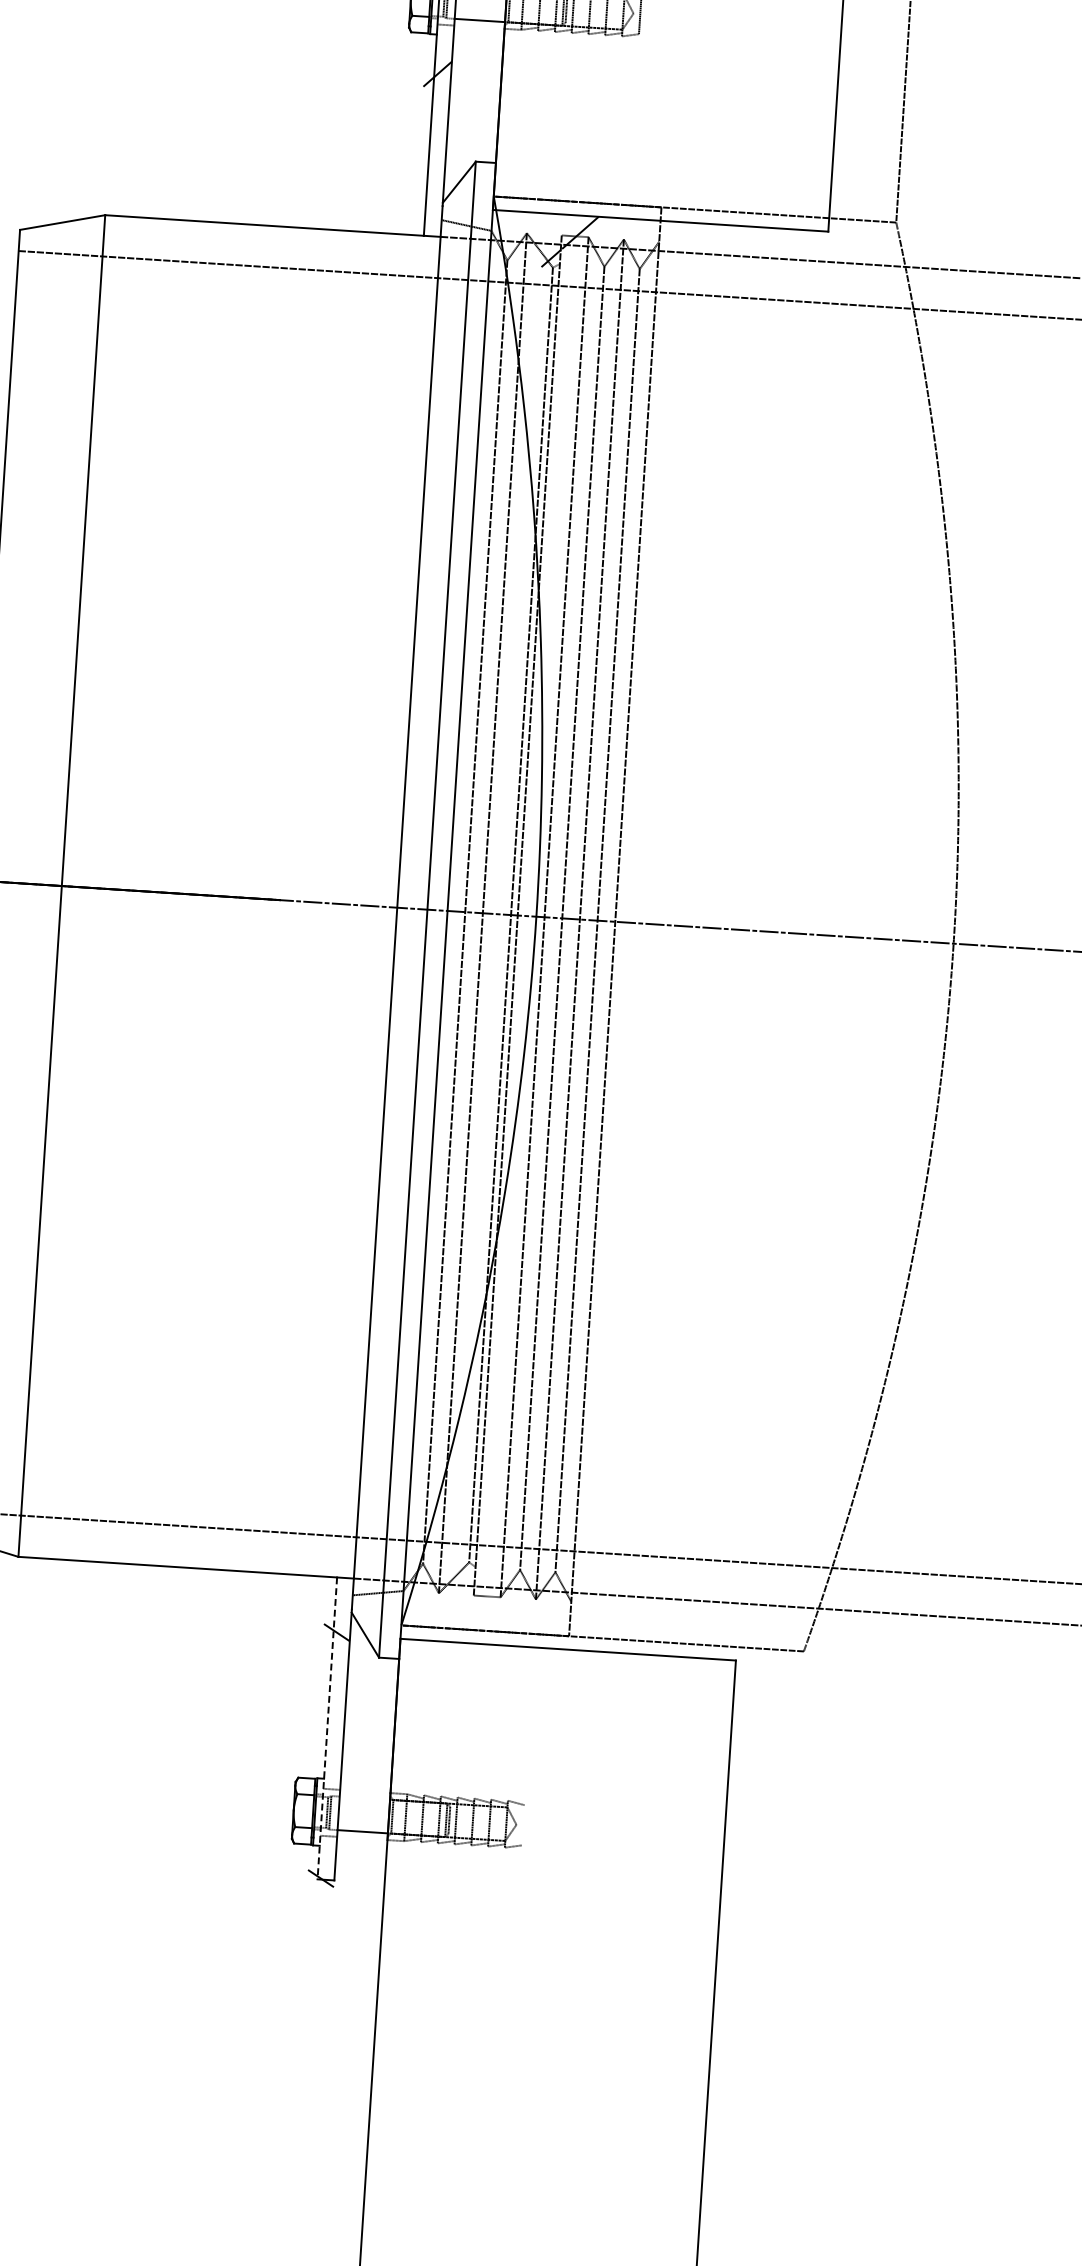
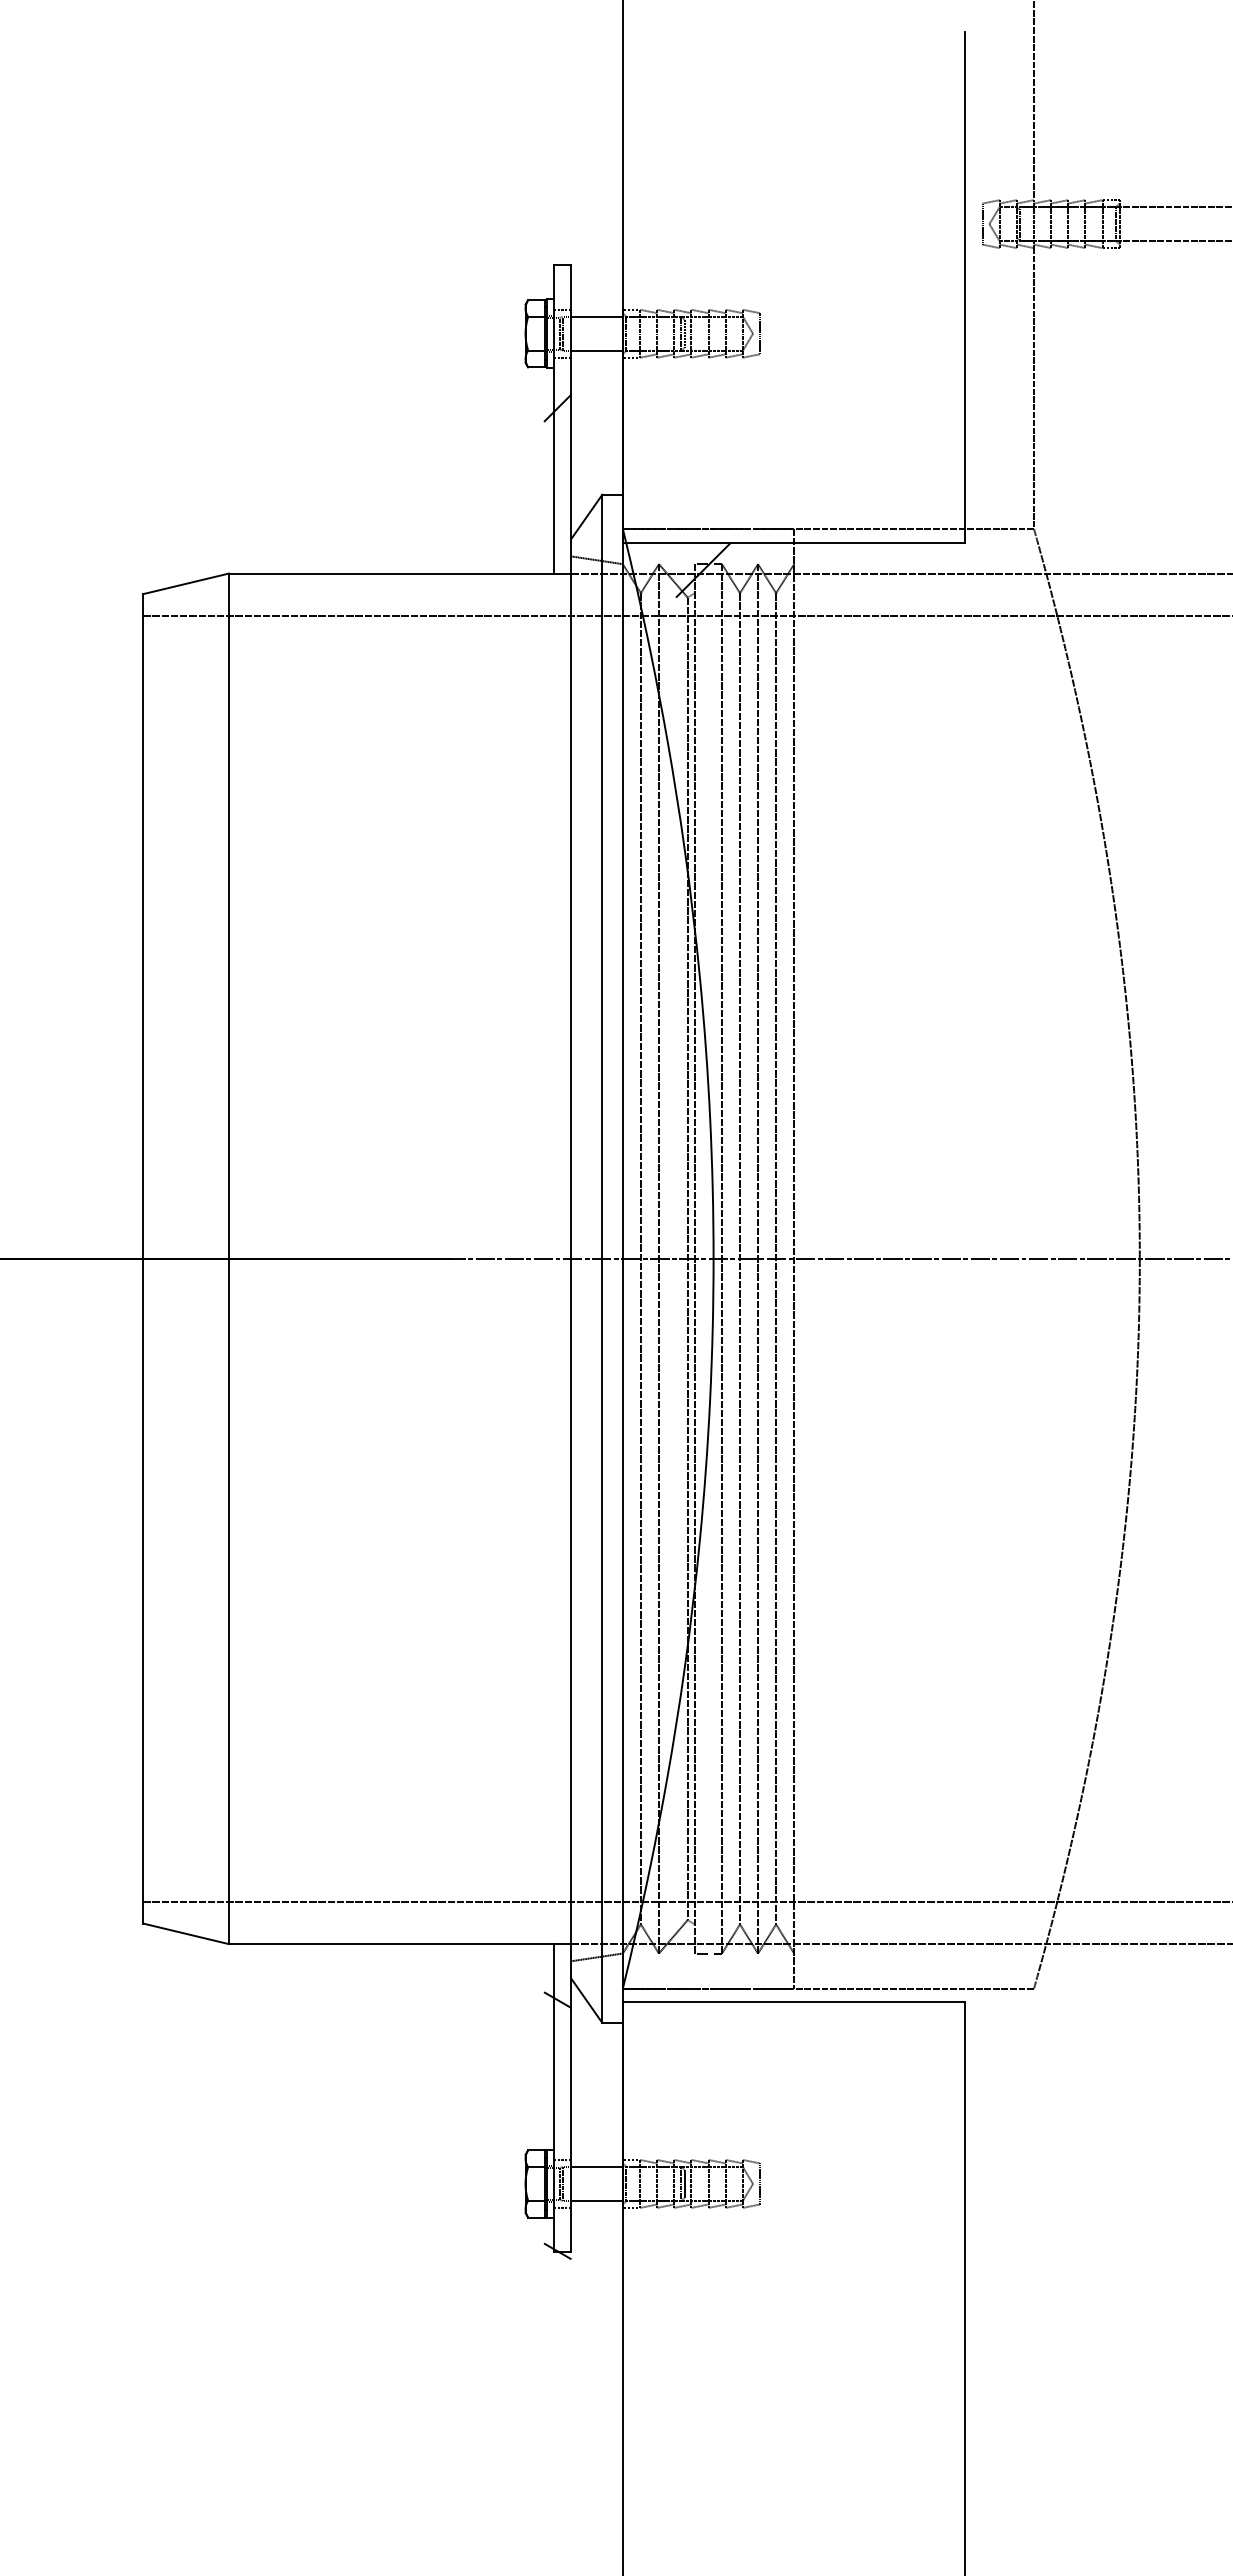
line: (327, 1728) -> (554, 2098), dashed -> solid
line: (364, 1797) -> (596, 2166), added
line: (522, 1824) -> (759, 2183), added

